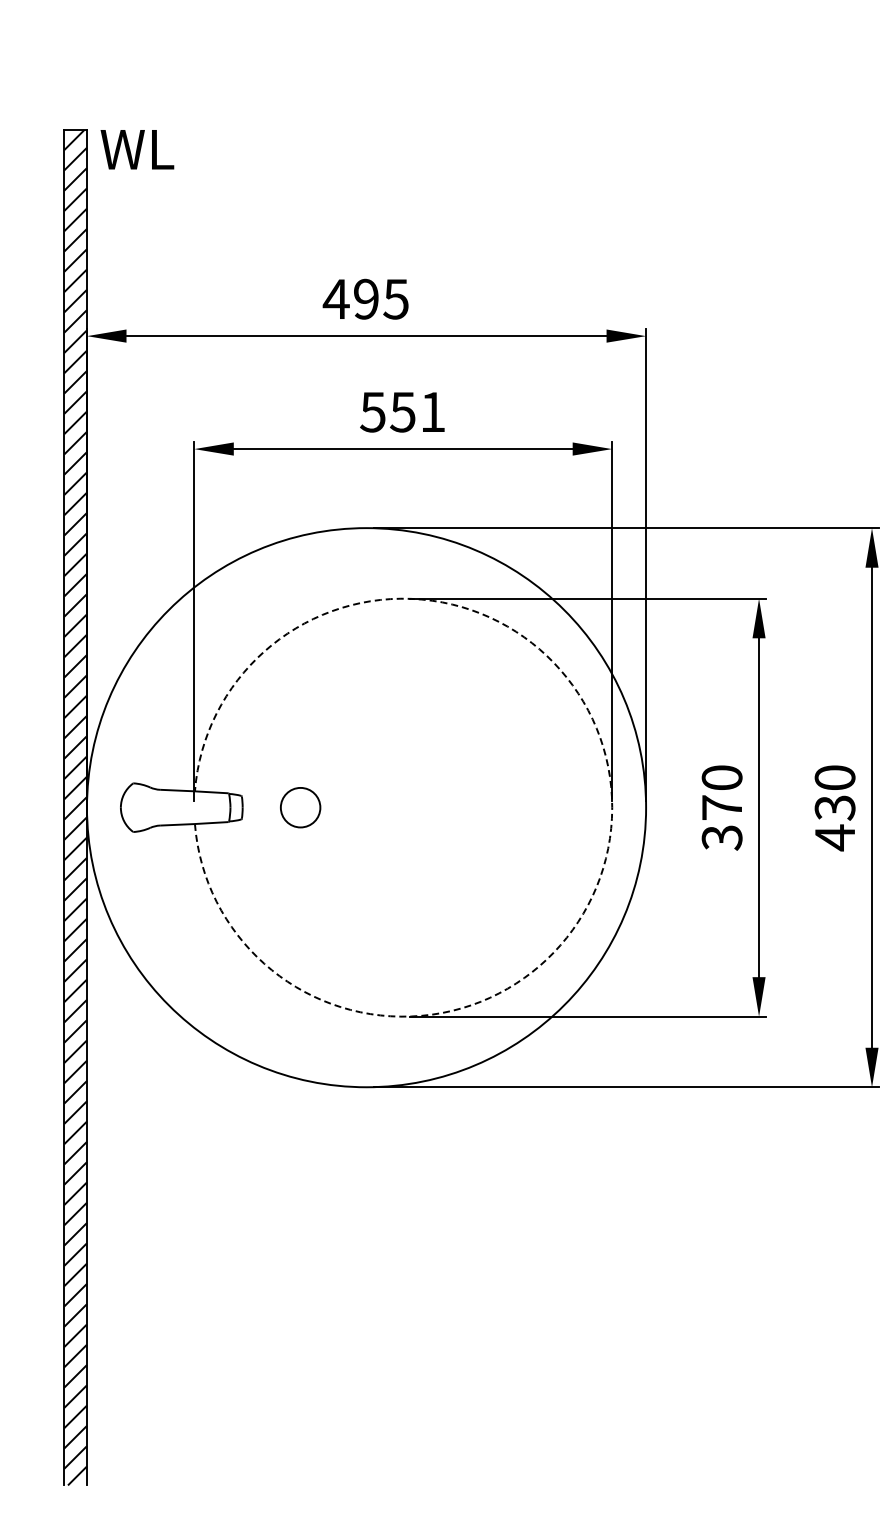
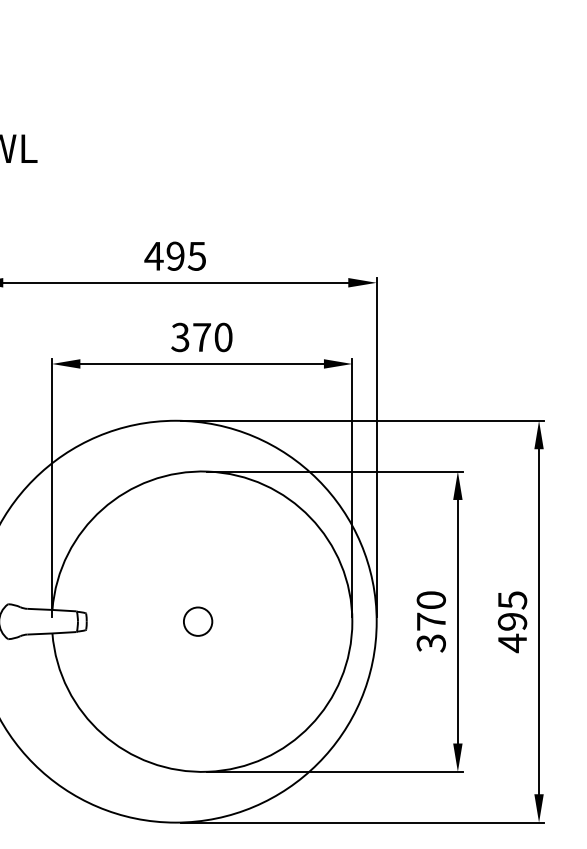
text: (402, 411) -> (201, 336), 551 -> 370
text: (834, 792) -> (512, 610), 430 -> 495
circle: (300, 807) -> (198, 621), moved
arc: (612, 807) -> (352, 621), dashed -> solid

